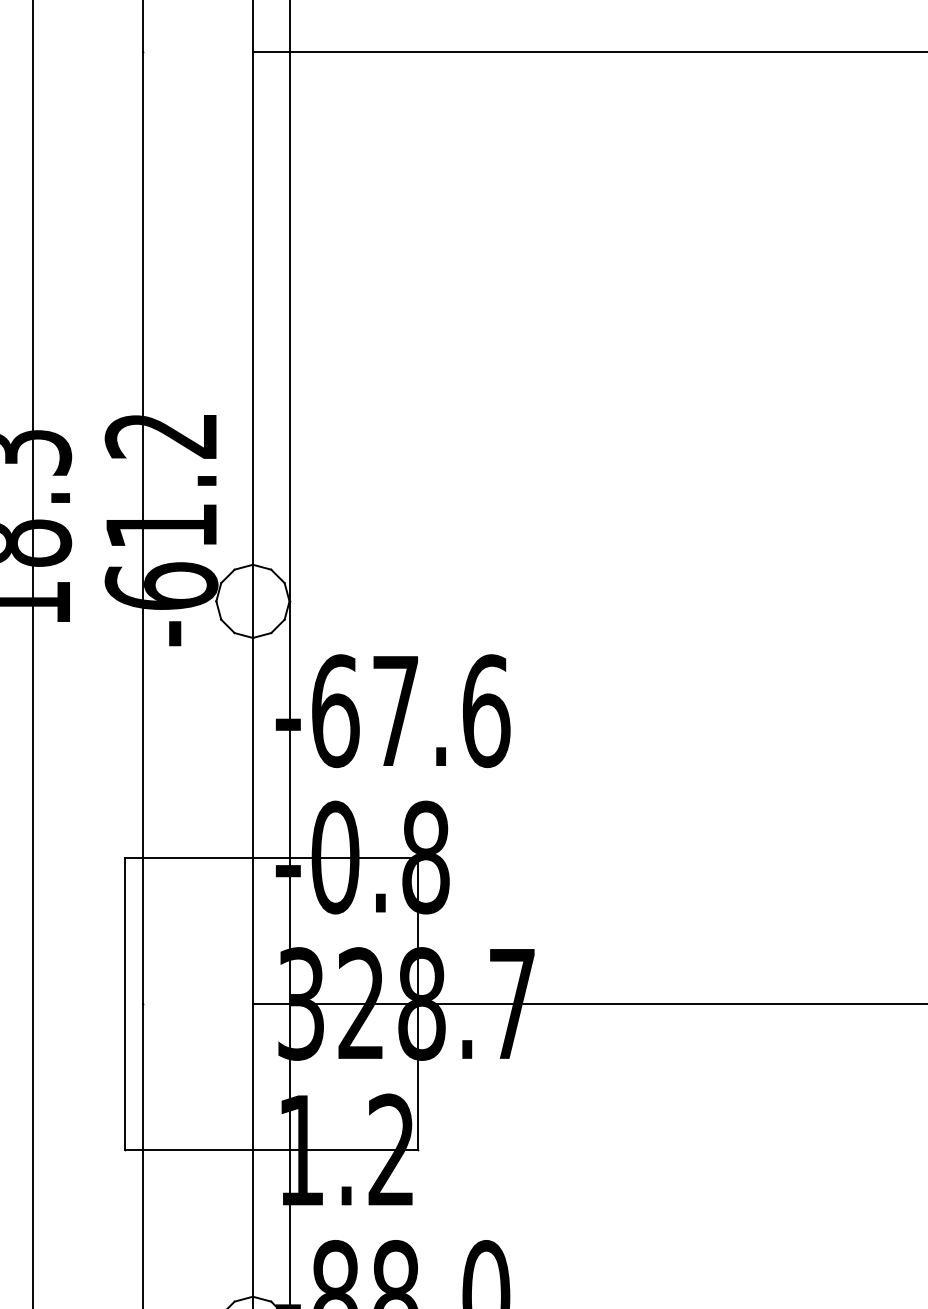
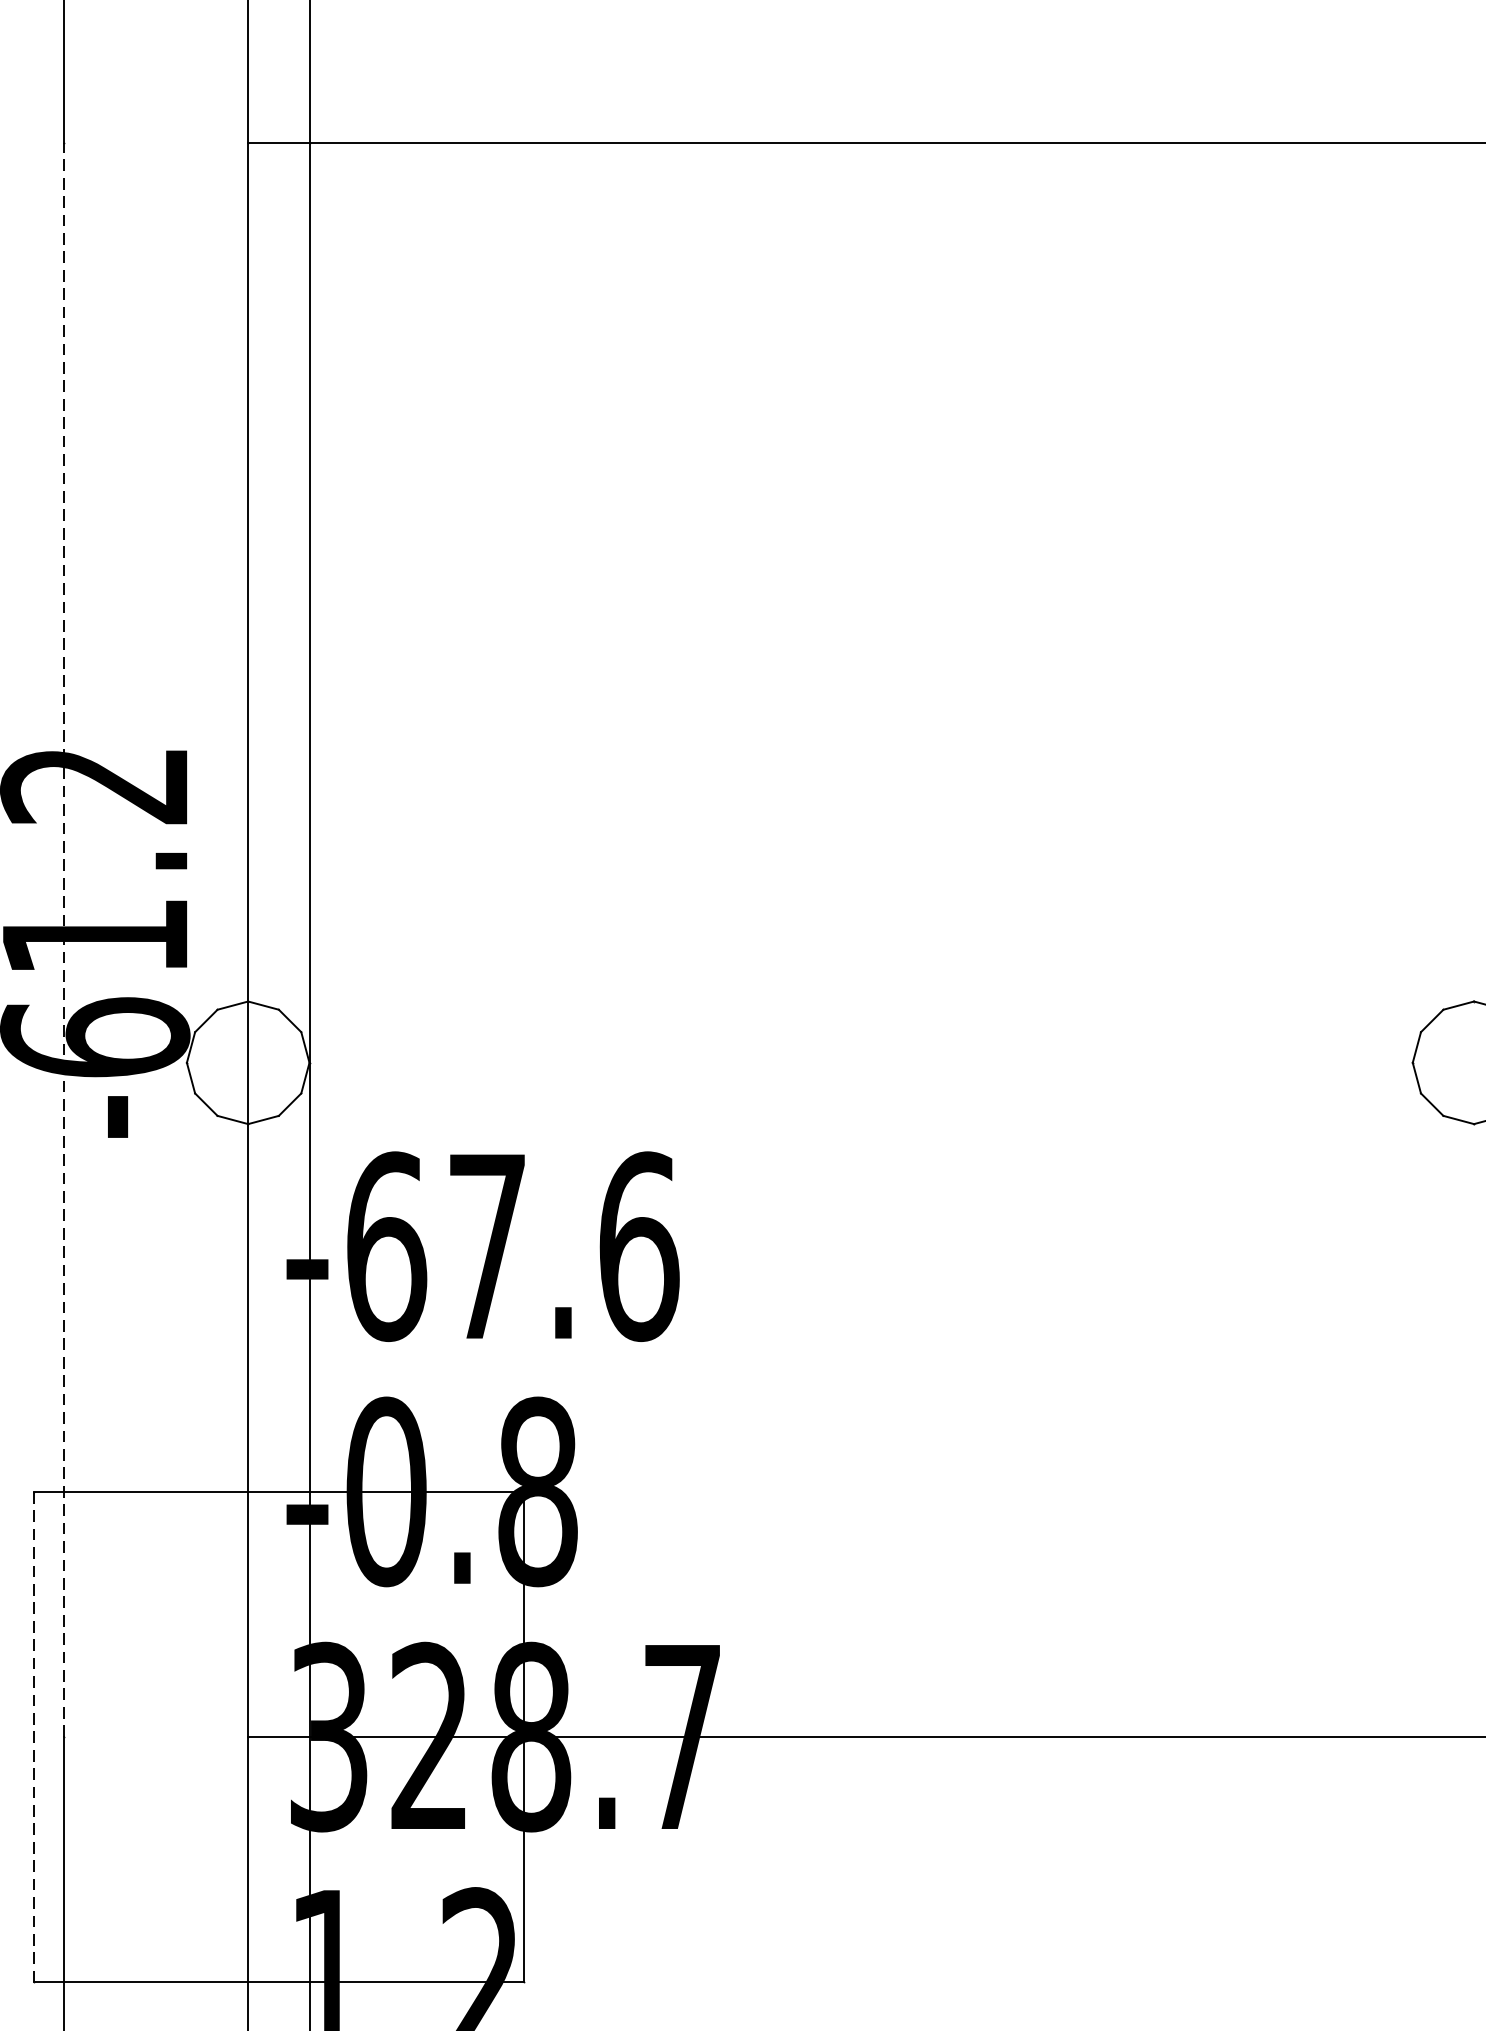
line: (143, 528) -> (64, 940), solid -> dashed
line: (124, 1004) -> (33, 1737), solid -> dashed

